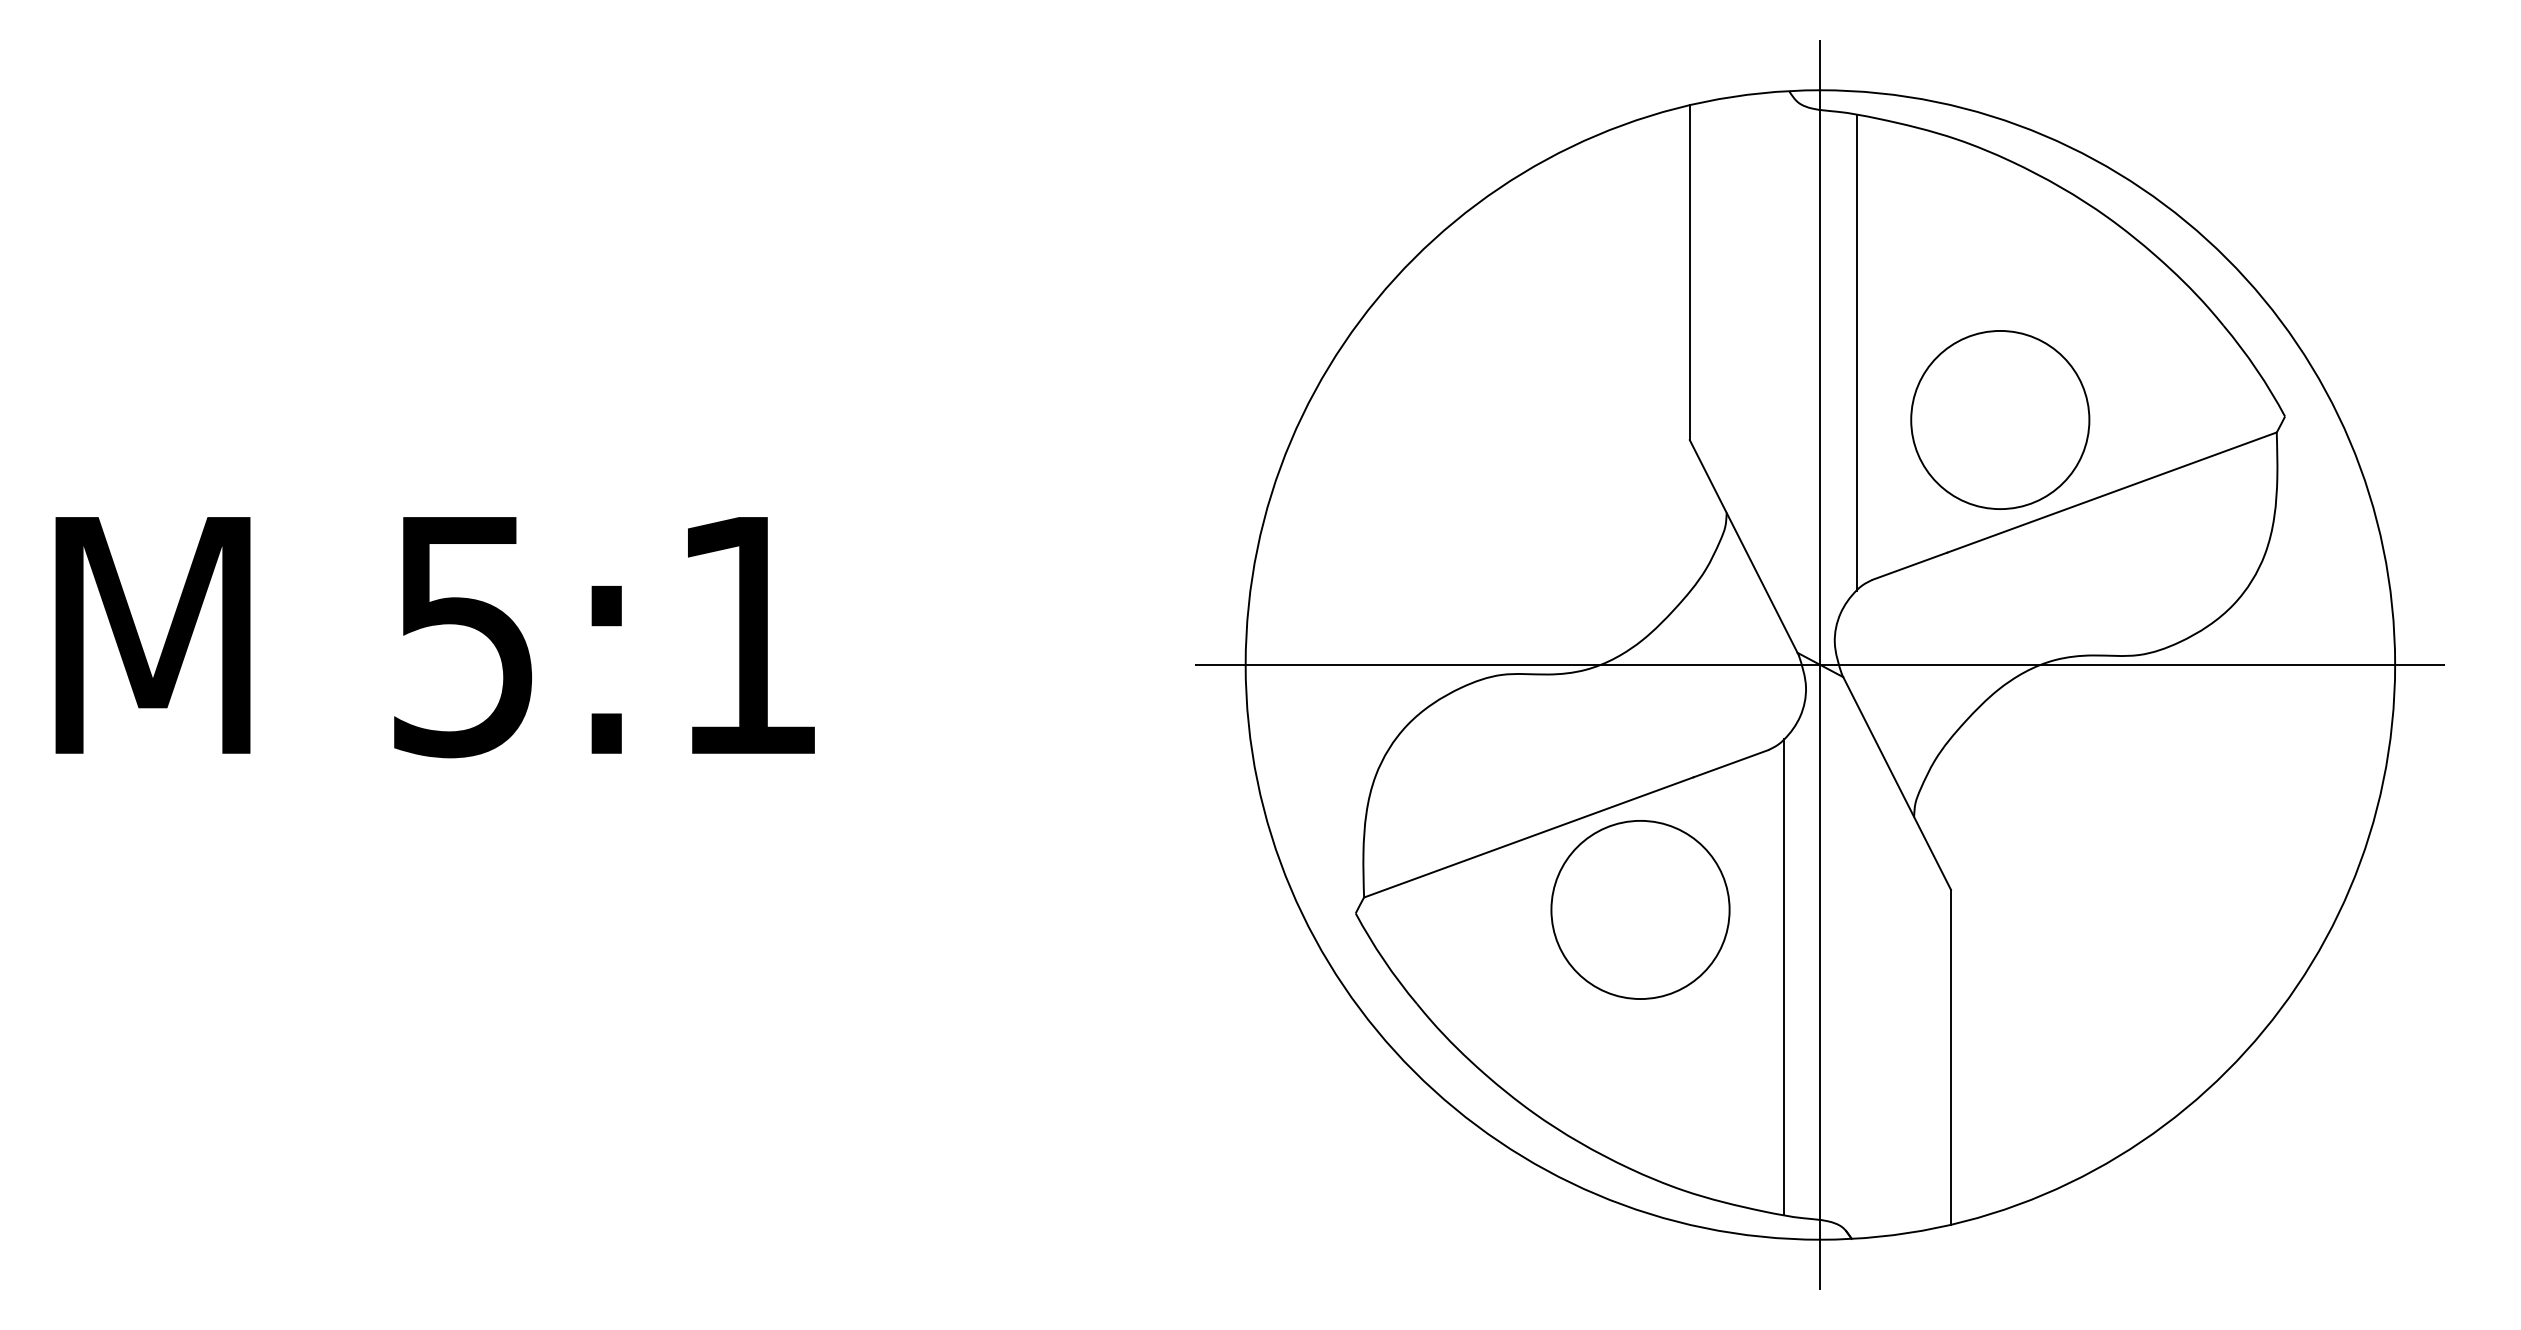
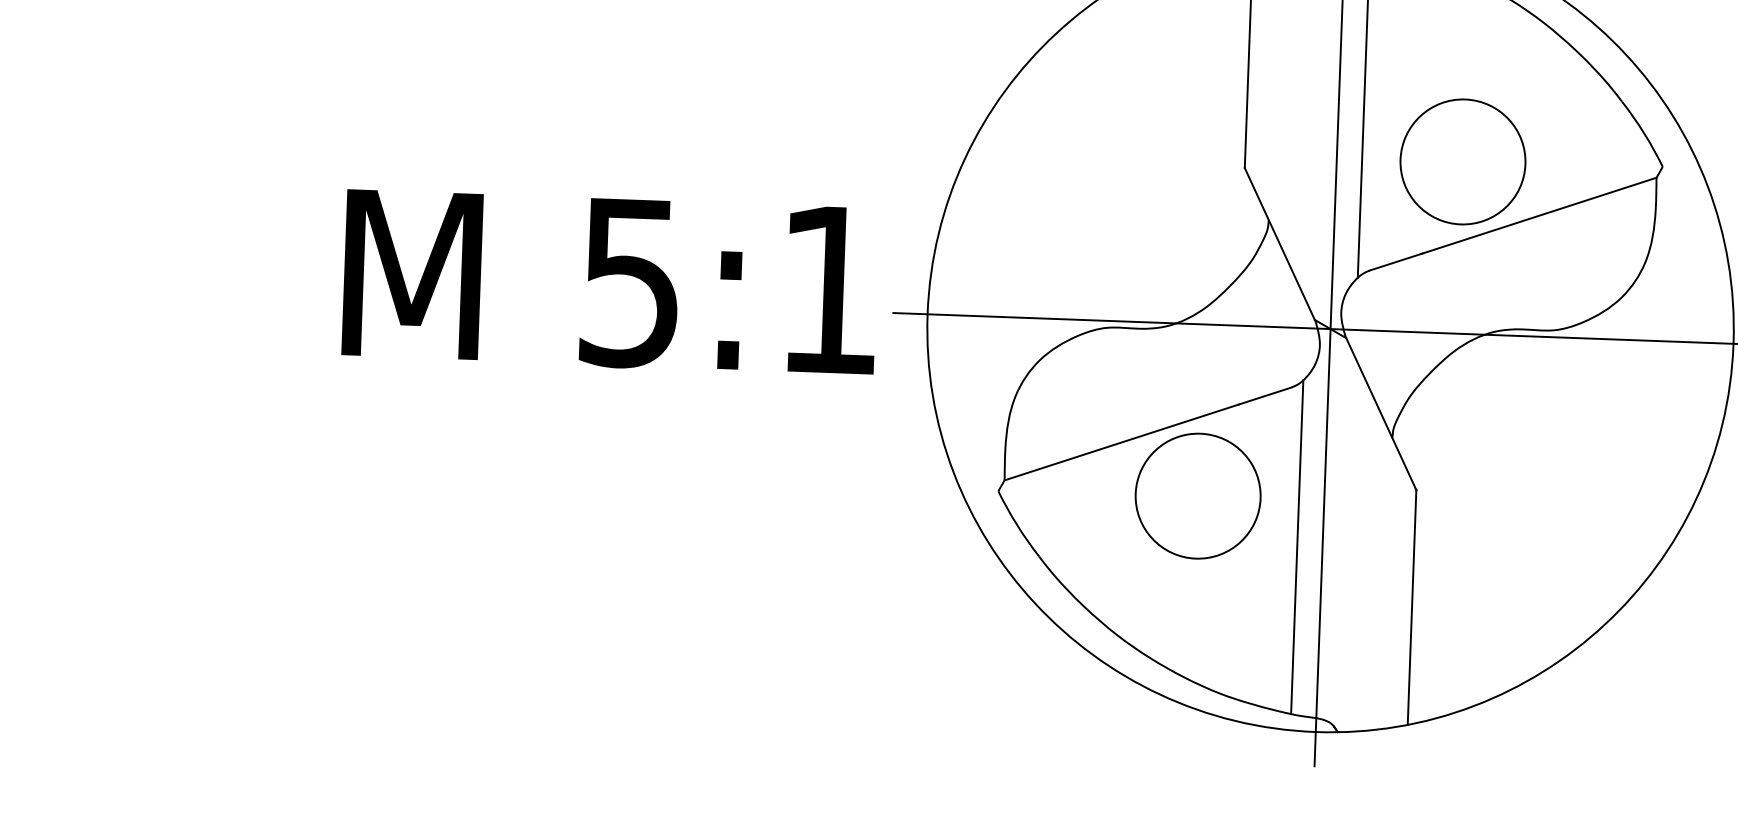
text: (434, 637) -> (609, 283), moved

